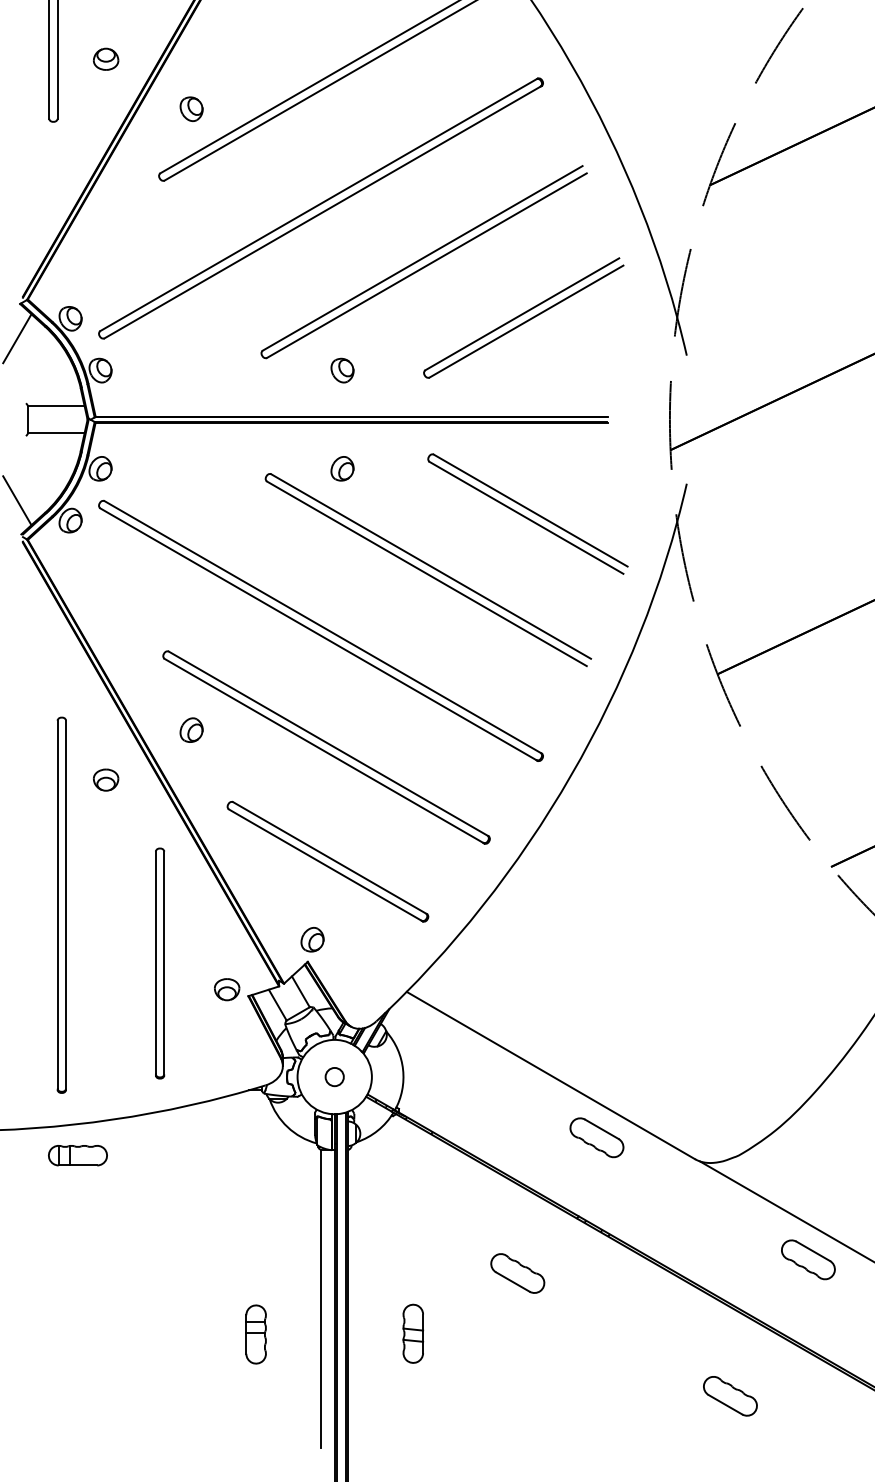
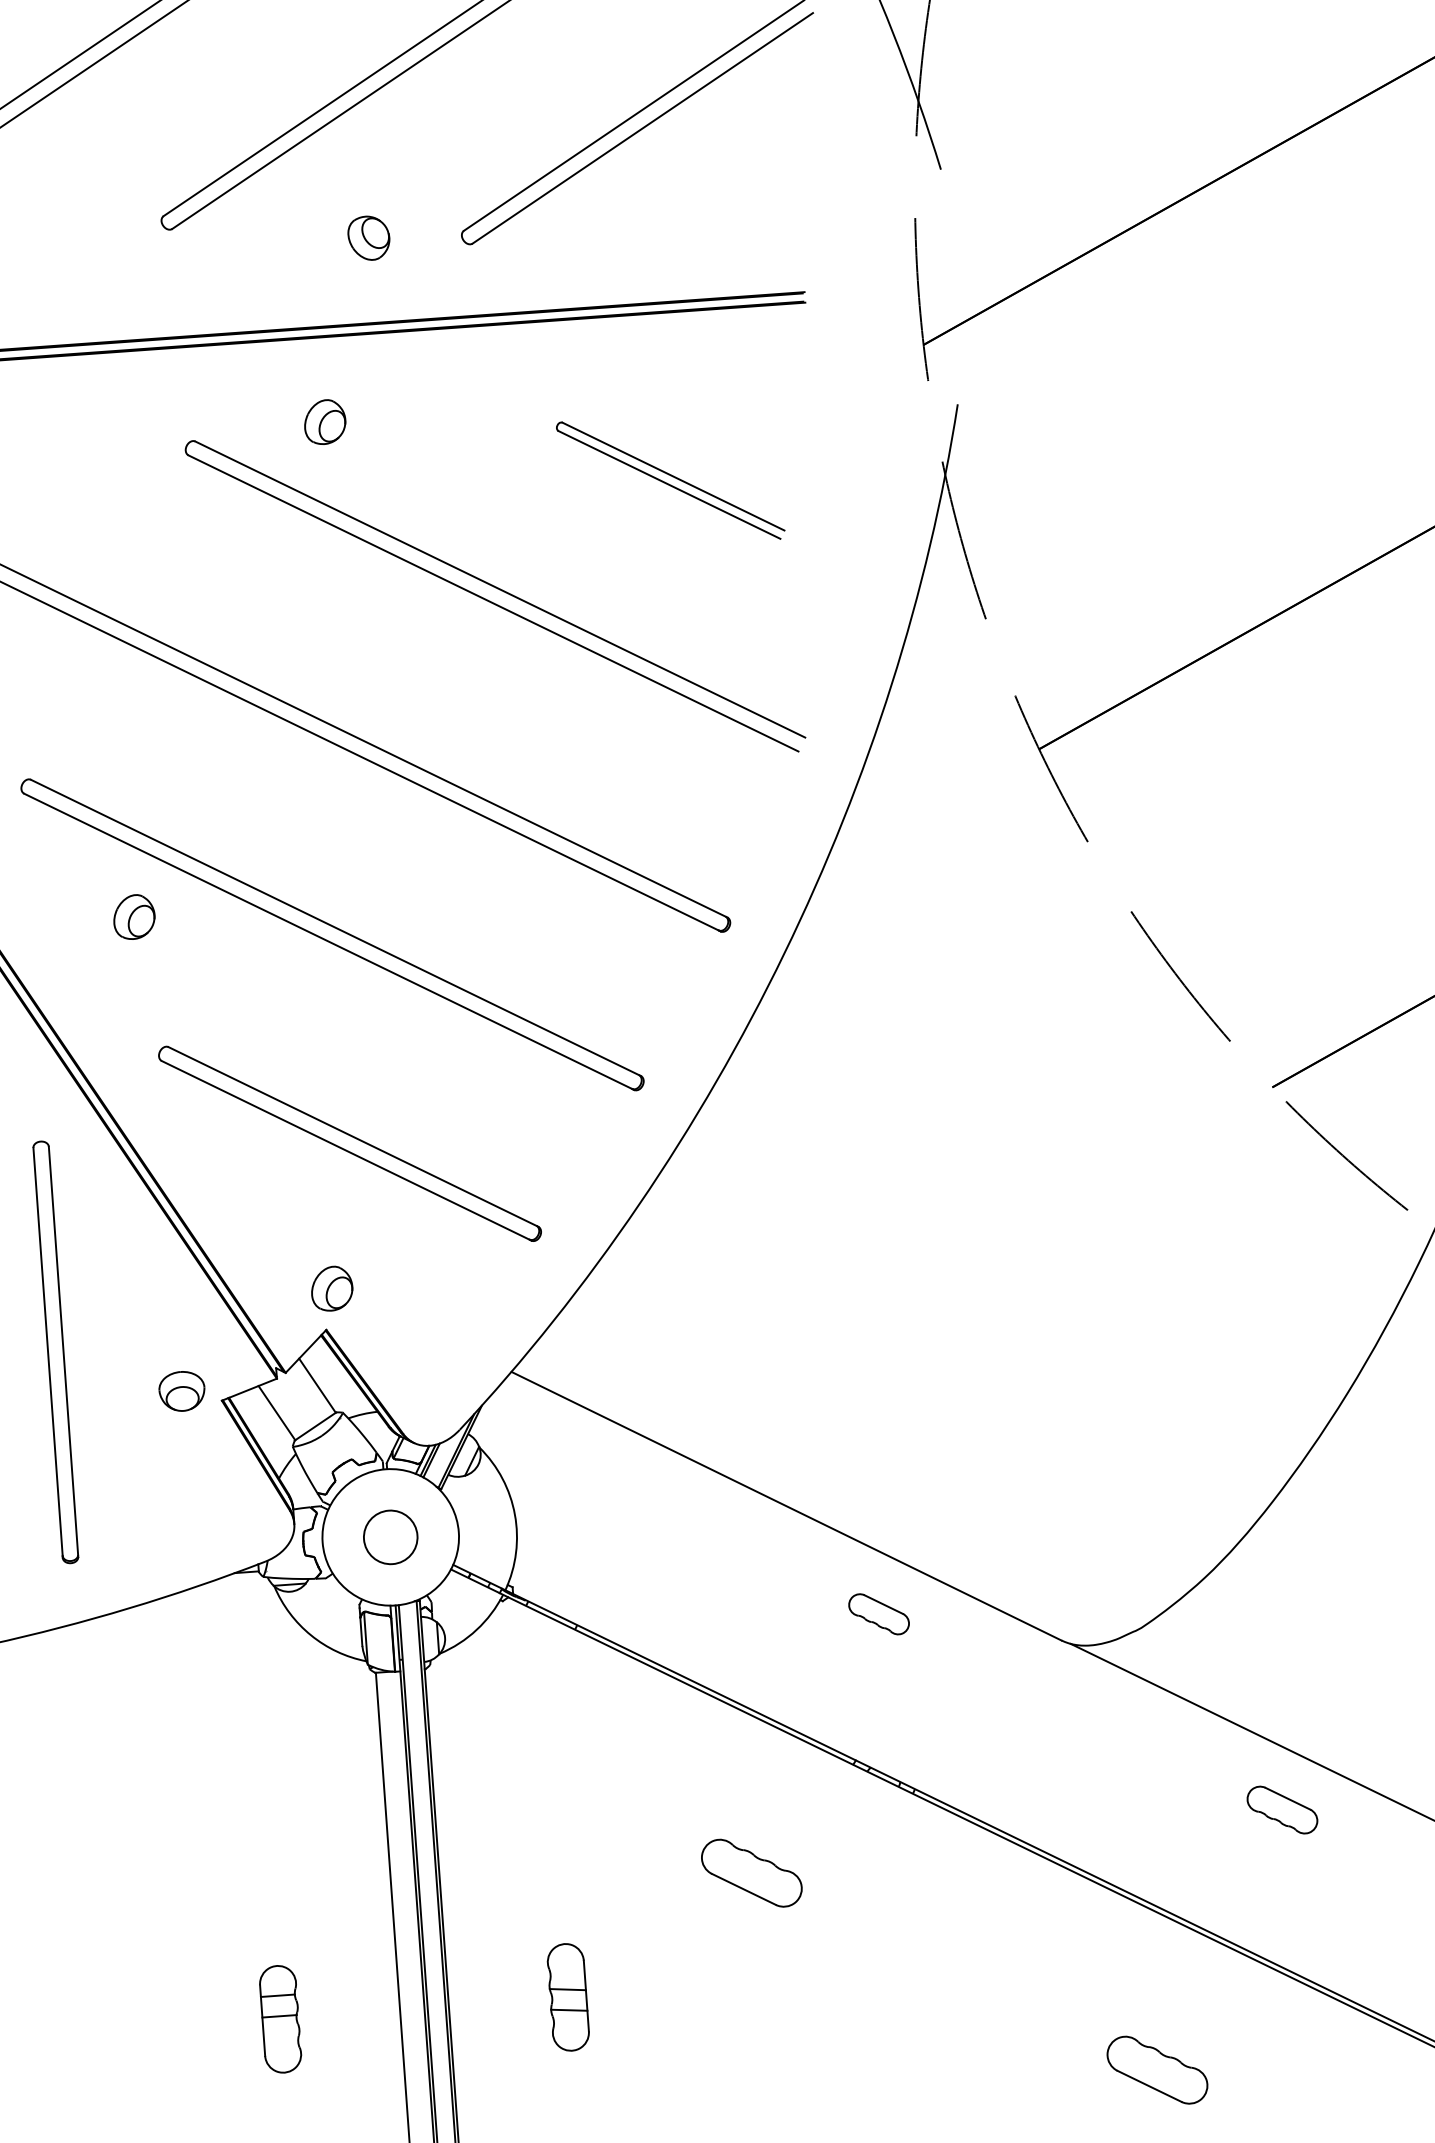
part: (342, 370) -> (368, 238), moved
part: (527, 513) -> (669, 479), size x0.6
part: (191, 729) -> (134, 915), moved
circle: (334, 1076) -> (390, 1536), size x1.6
part: (596, 1137) -> (878, 1613), size x0.6
part: (808, 1259) -> (1282, 1809), size x0.7

